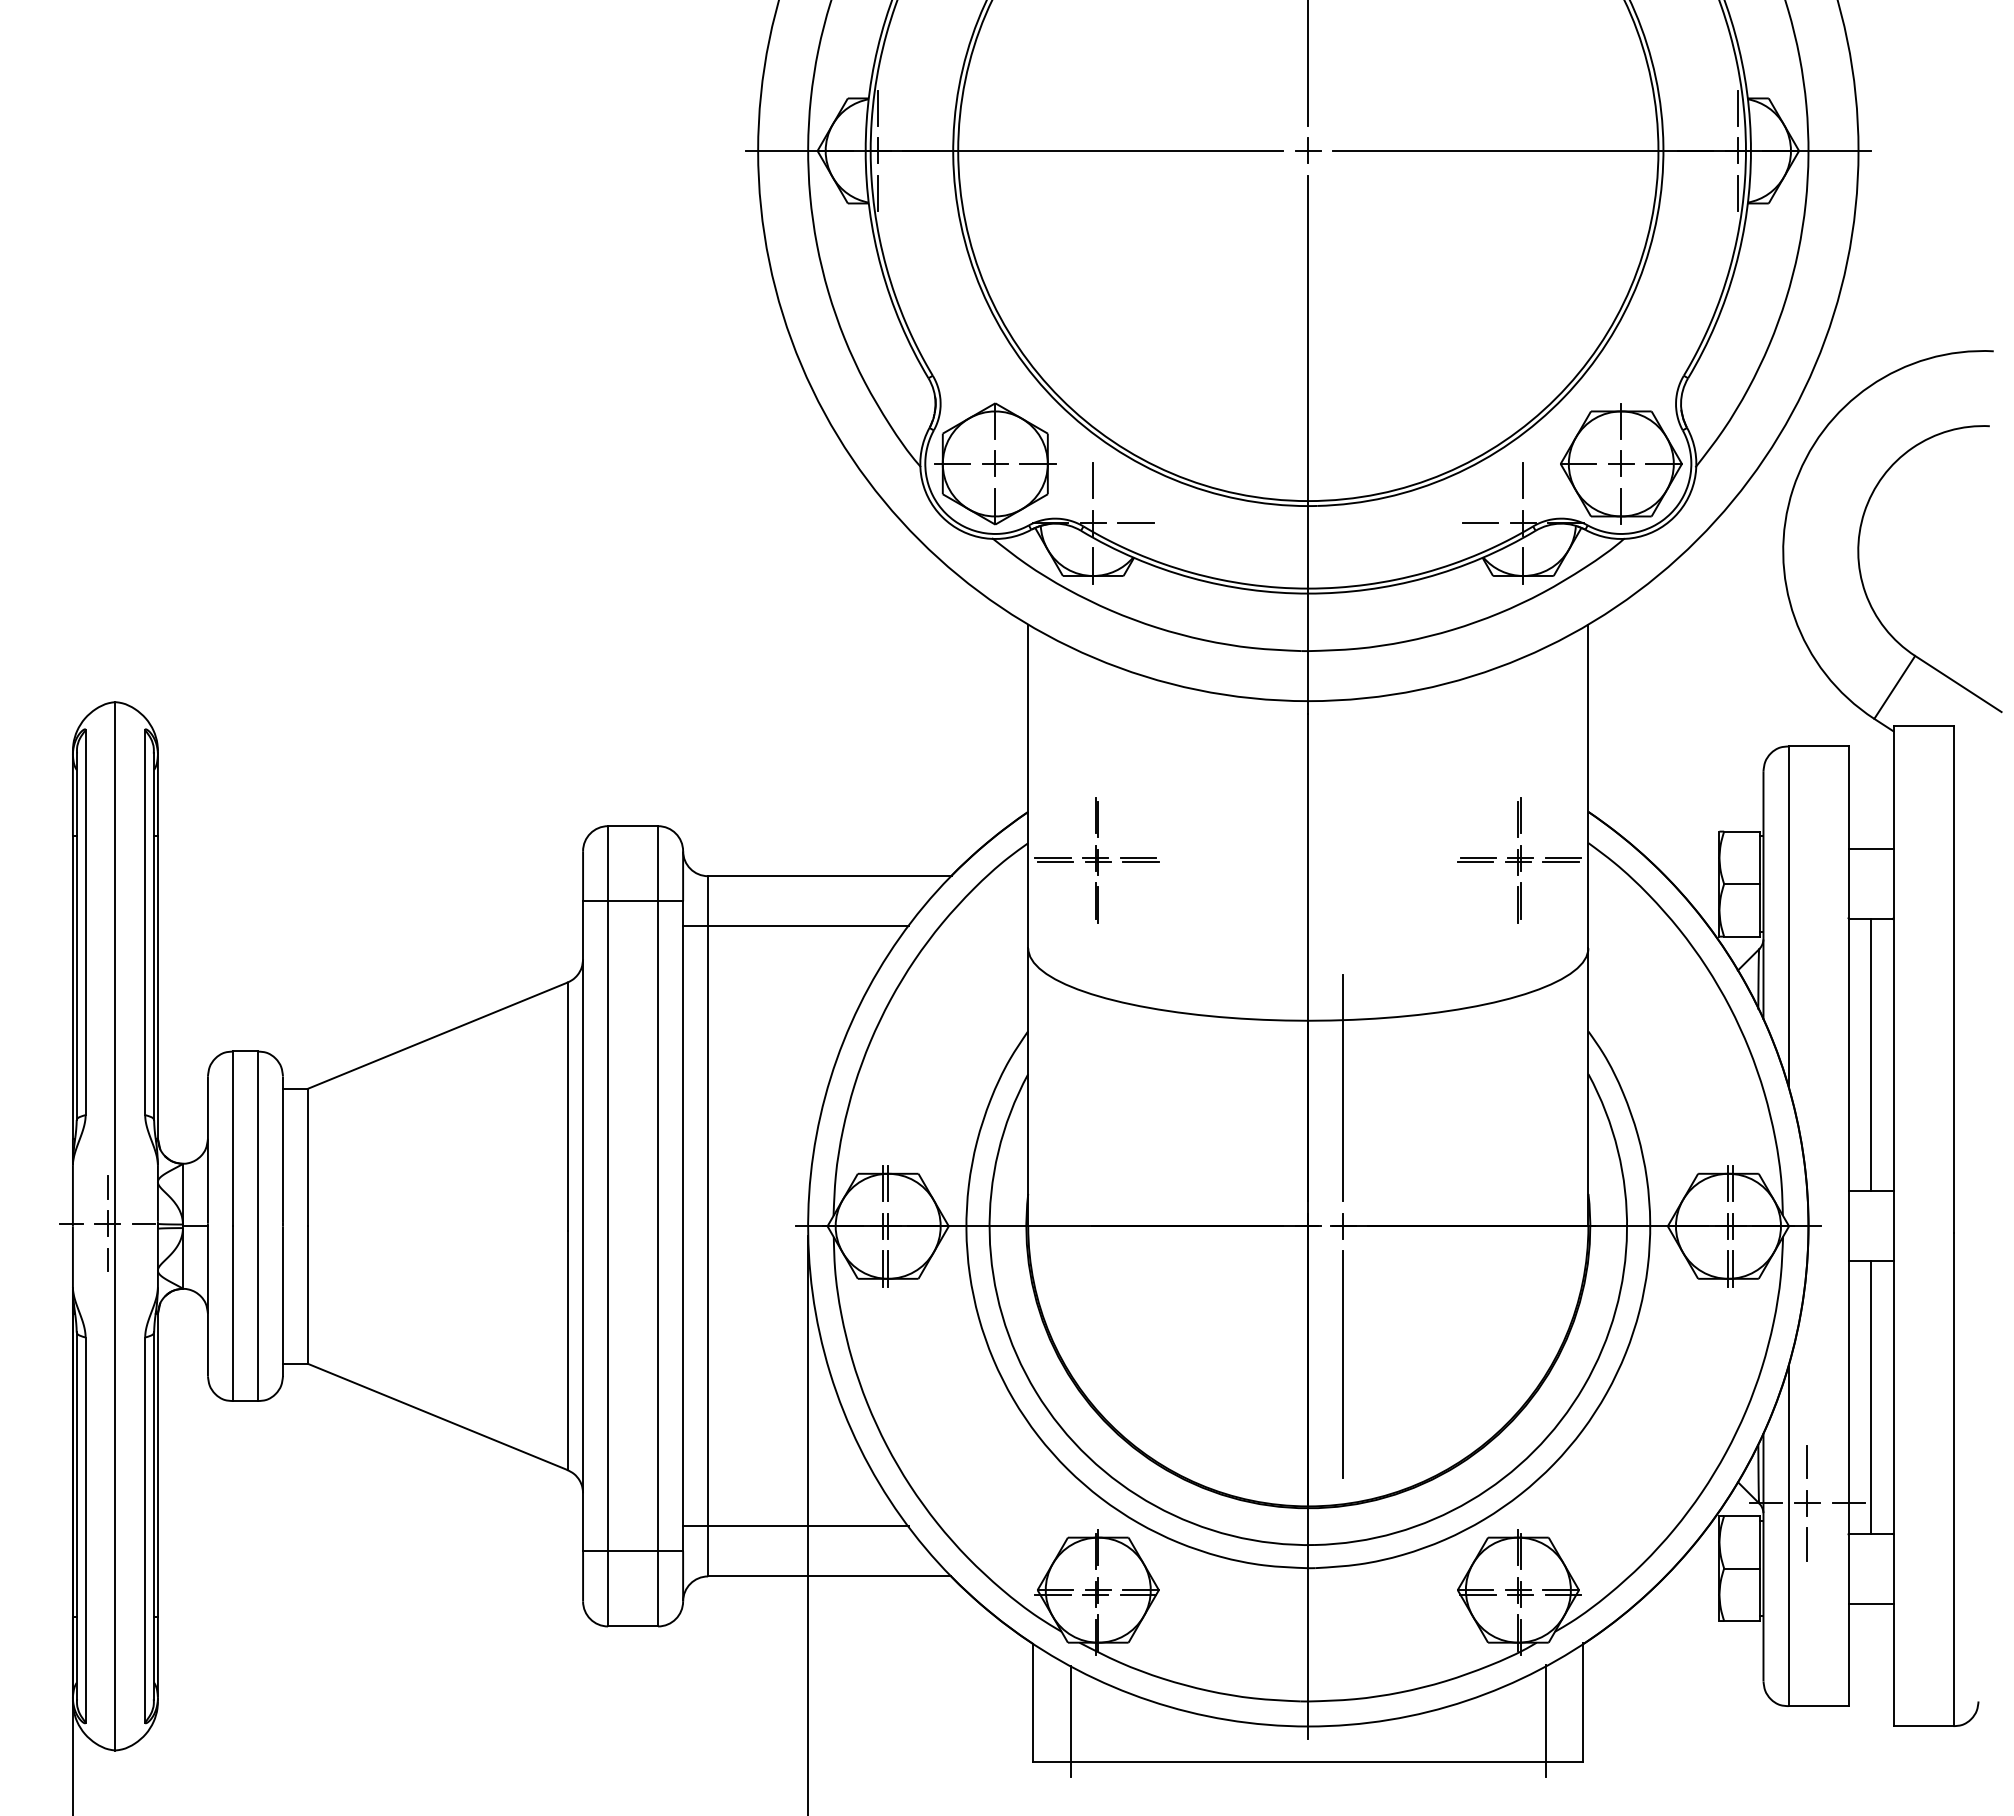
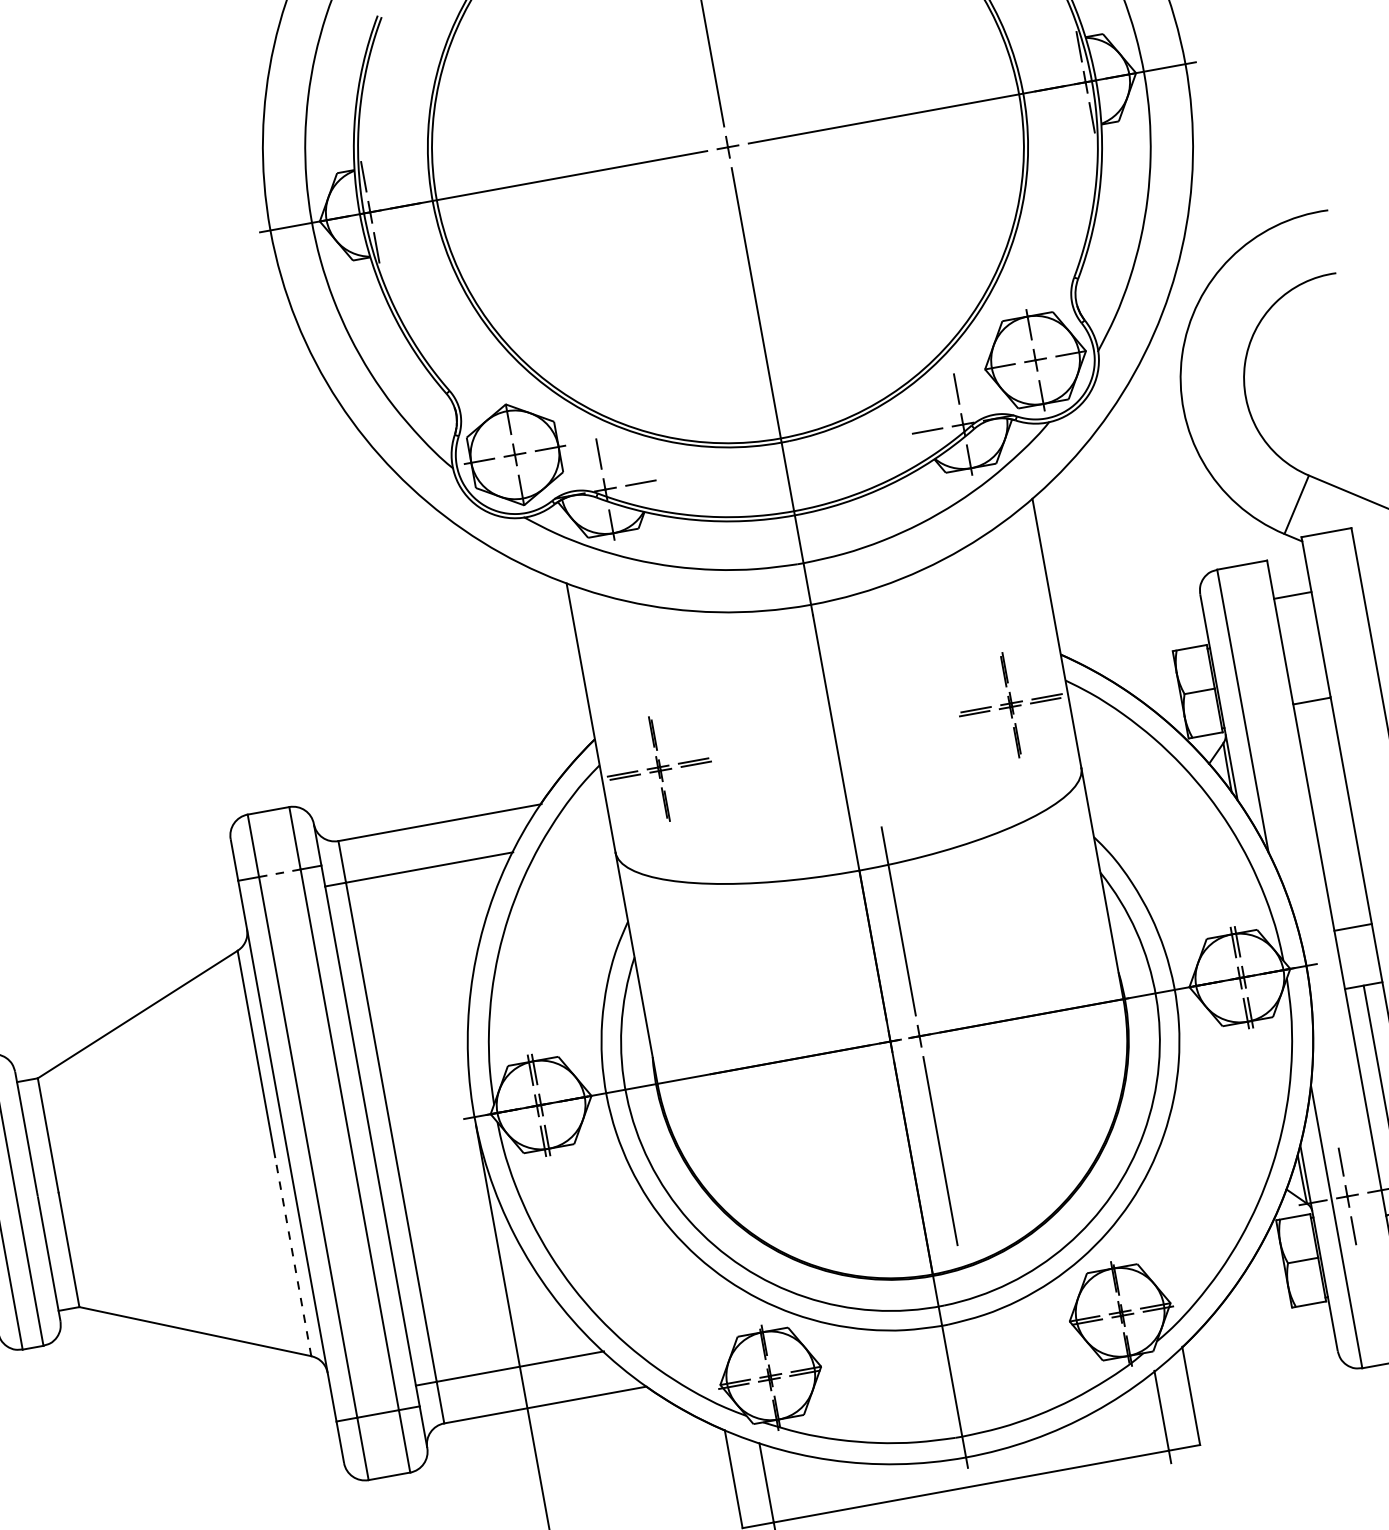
line: (1870, 849) -> (1292, 595), moved
line: (633, 901) -> (280, 873), solid -> dashed
line: (1871, 1055) -> (1333, 814), removed
line: (567, 1350) -> (293, 1256), solid -> dashed

